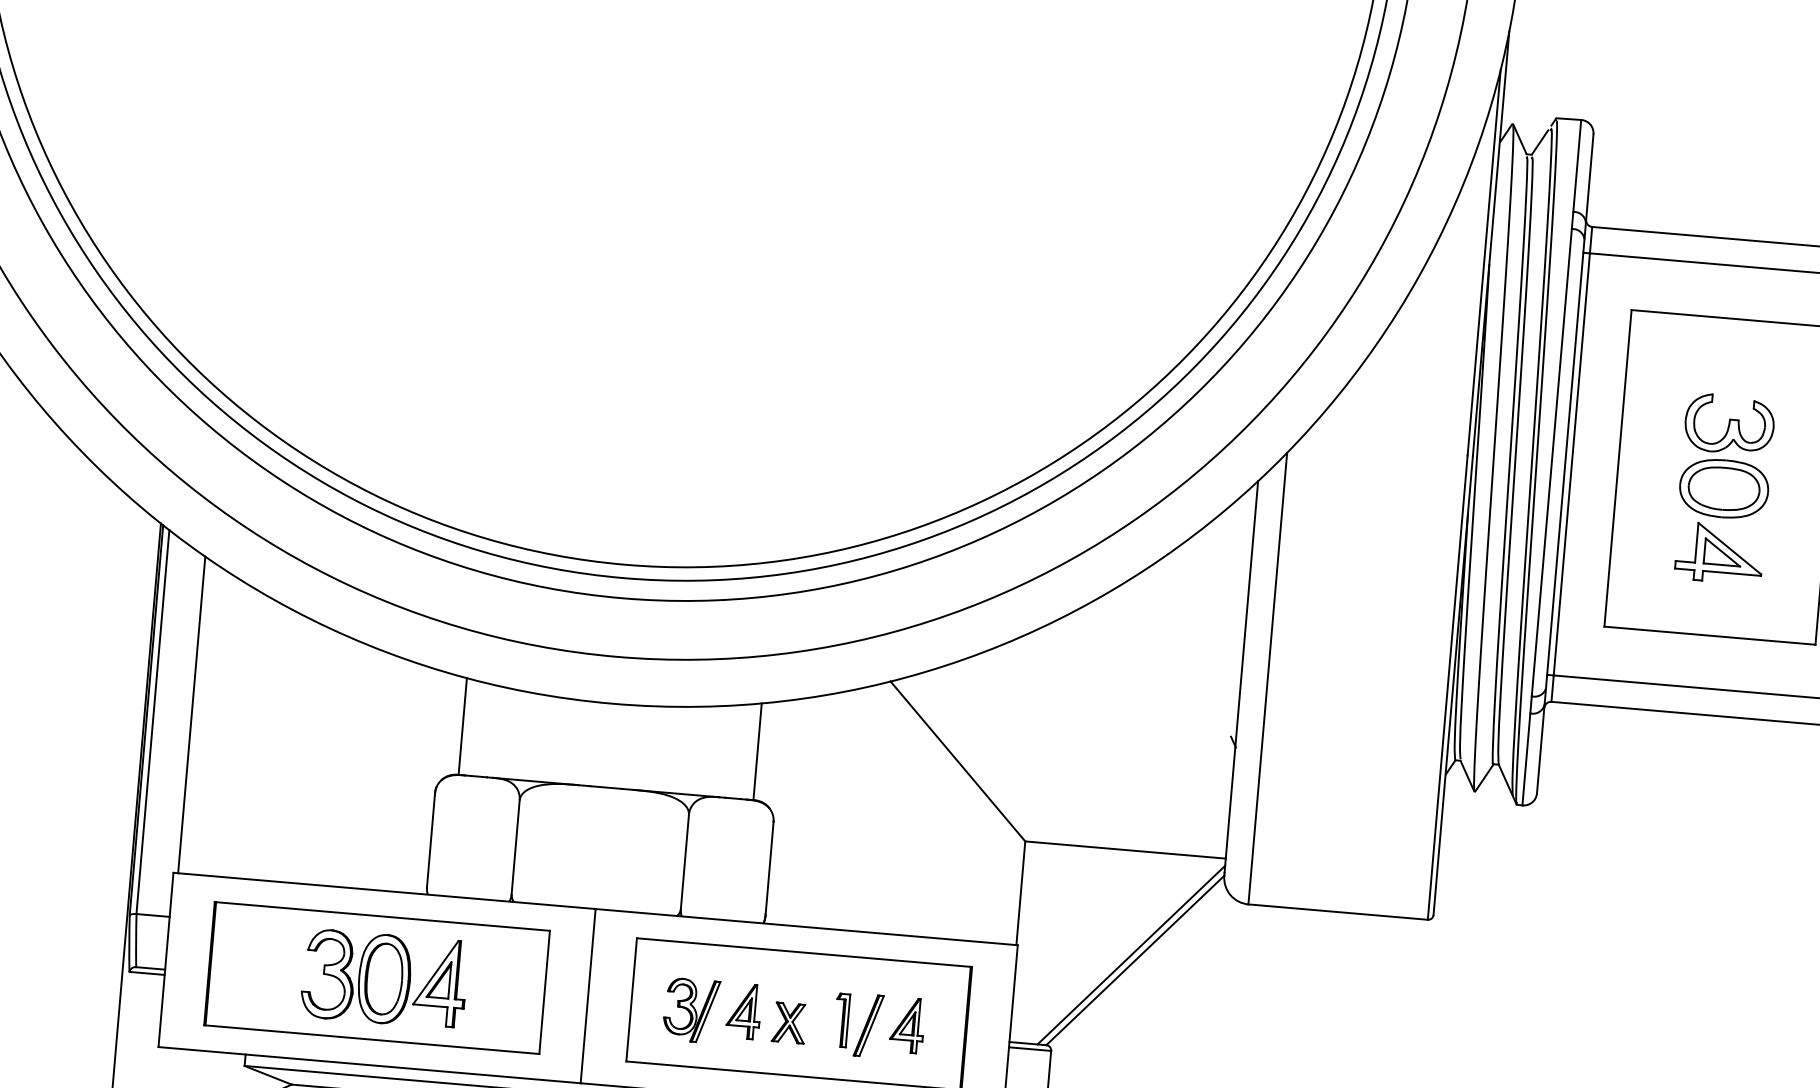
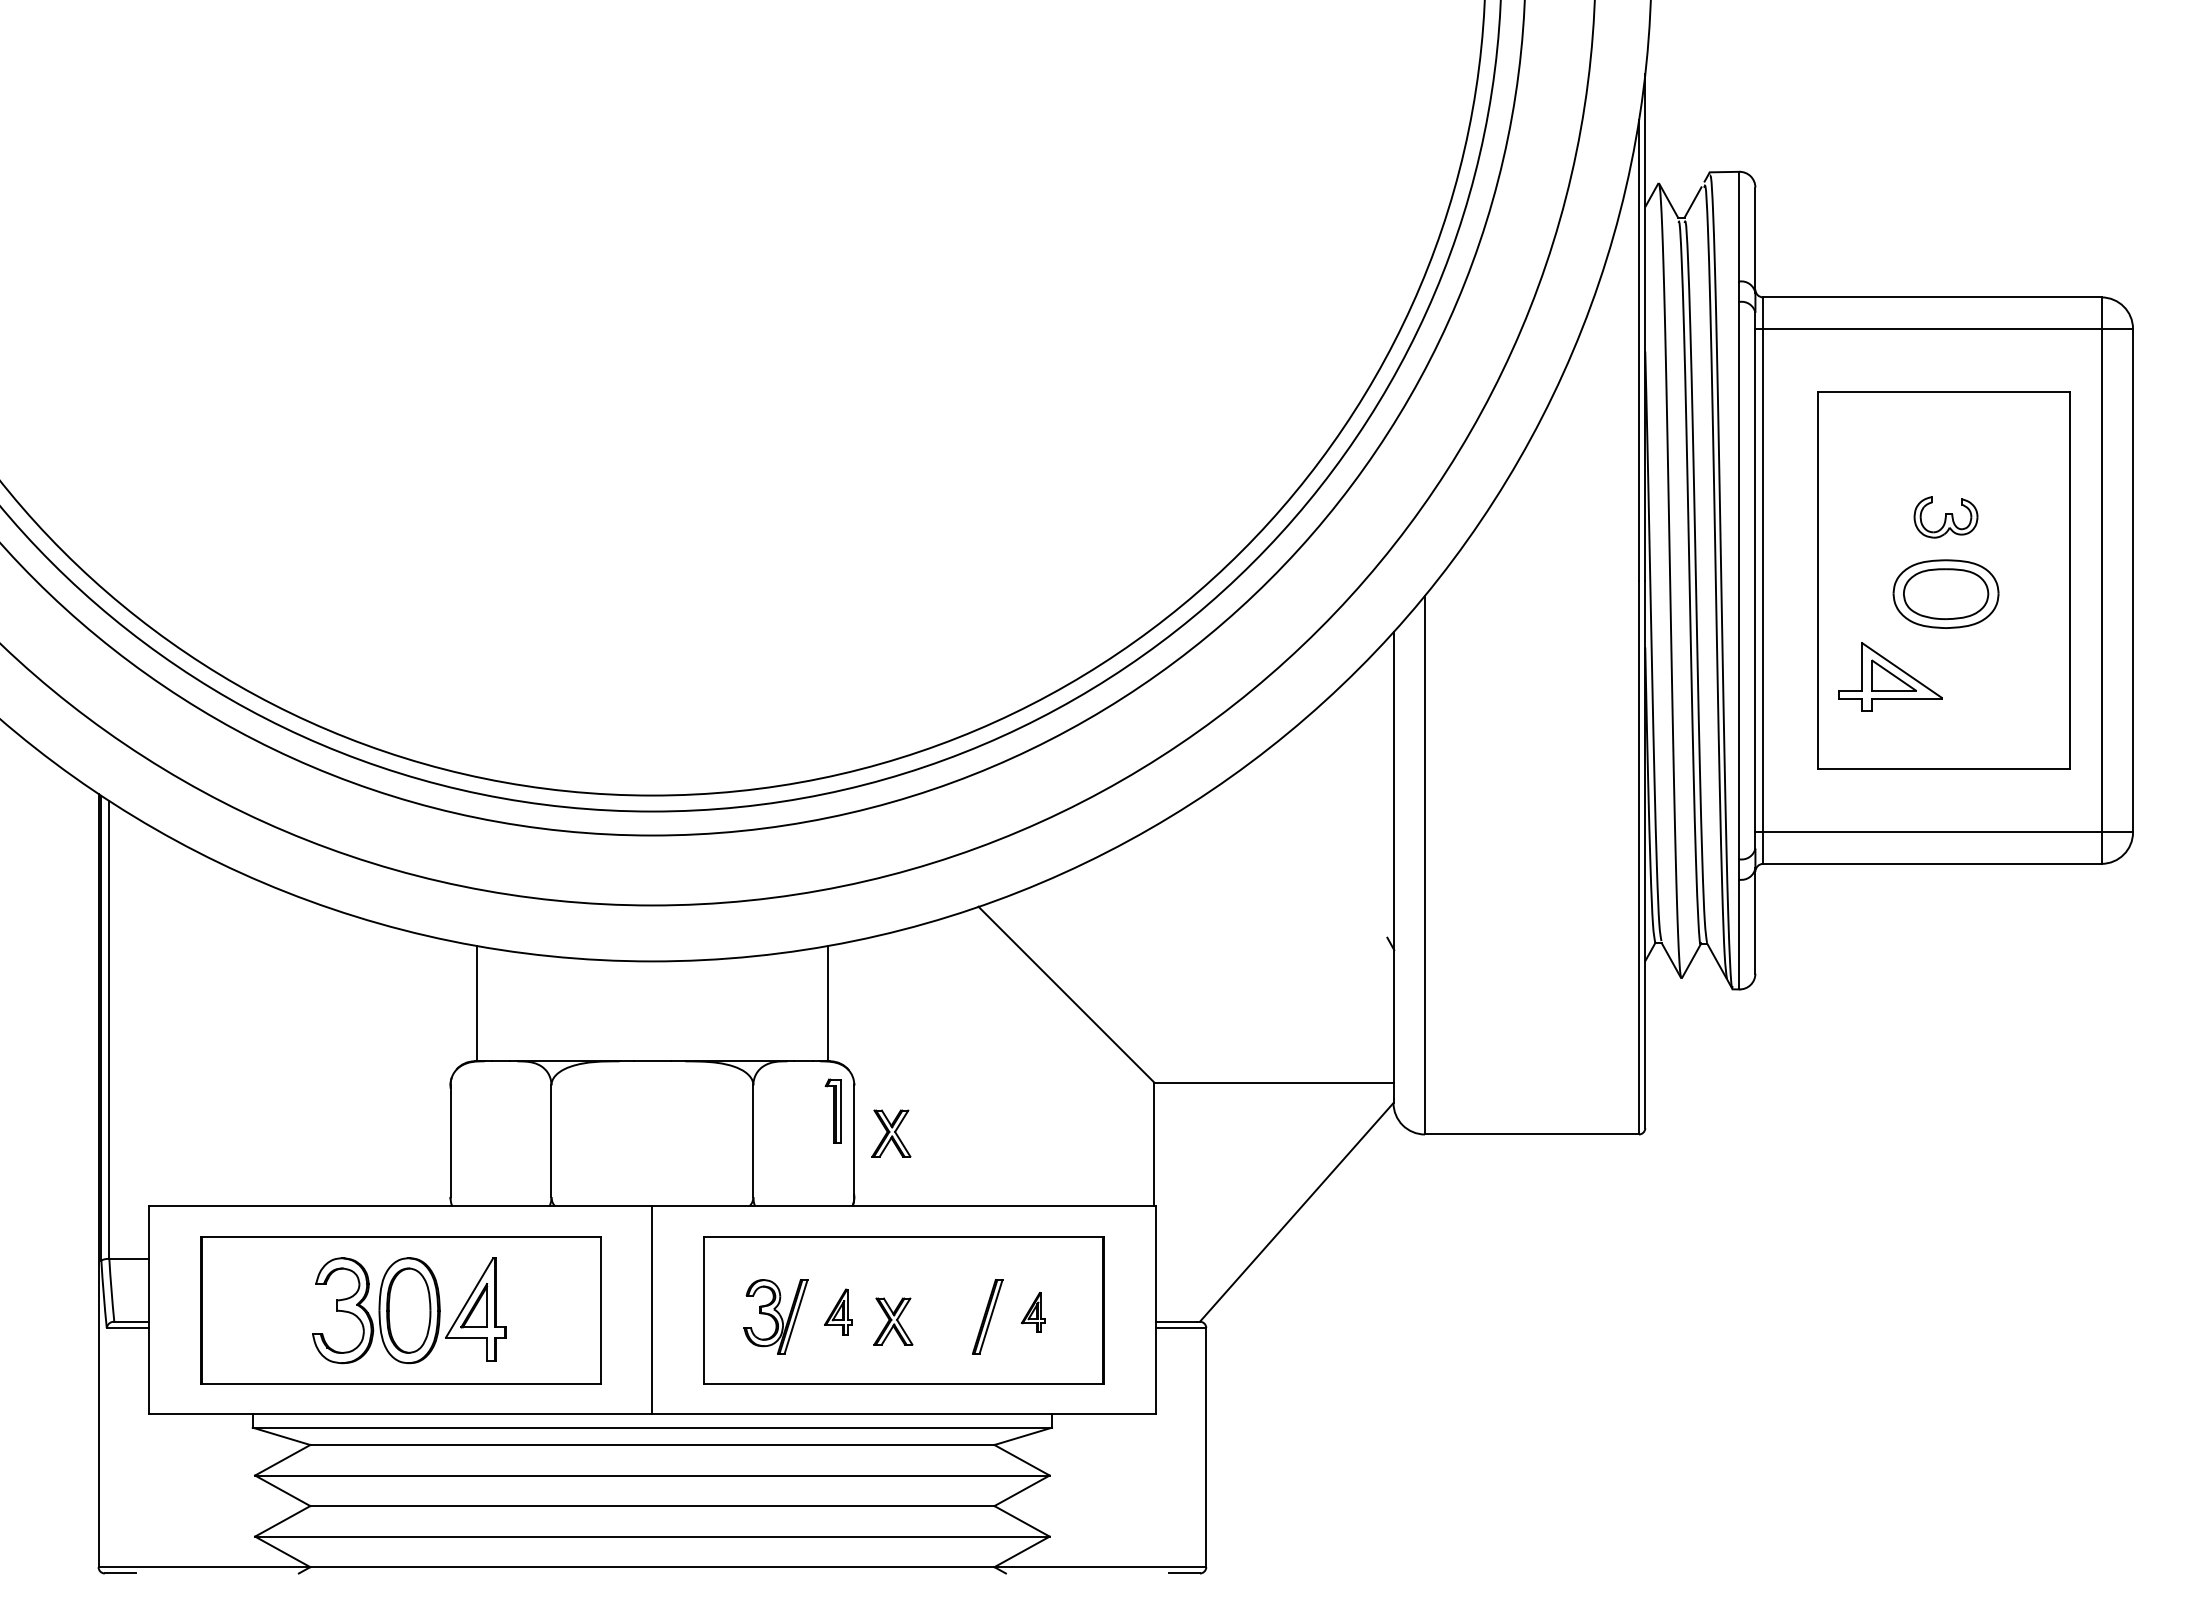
part: (1729, 424) -> (1945, 517), size x0.6
part: (1719, 552) -> (1890, 676), moved
line: (191, 715) -> (154, 1017), removed
part: (801, 865) -> (891, 1133), added
line: (1131, 955) -> (1291, 1206), removed
part: (743, 1011) -> (838, 1312), size x0.7
part: (841, 1019) -> (832, 1110), moved
part: (907, 1025) -> (1033, 1312), size x0.6

